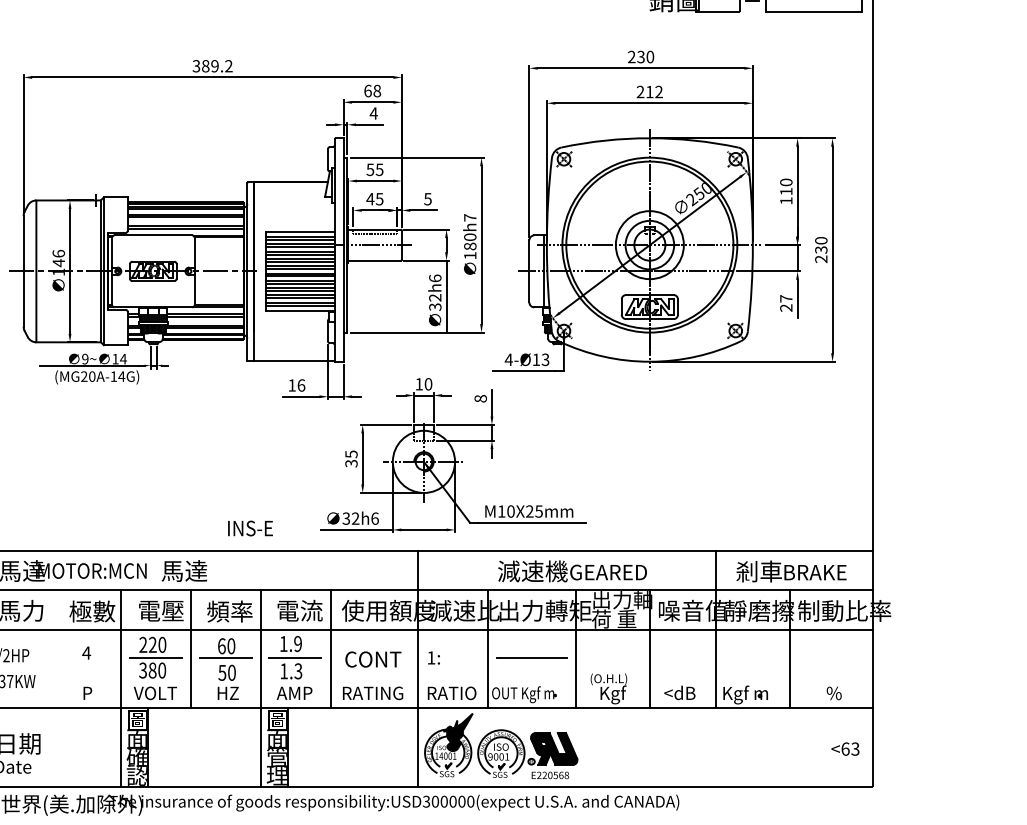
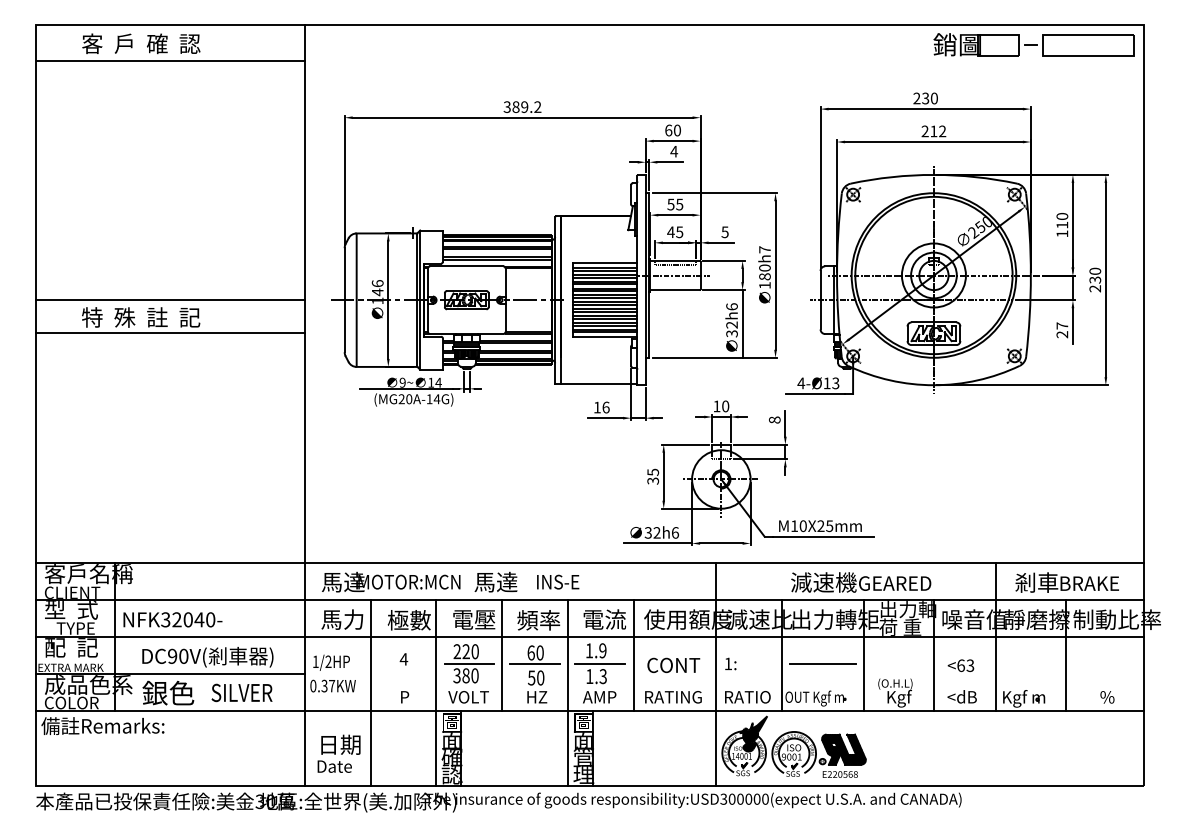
text: (377, 91) -> (677, 130), 68 -> 60
text: (250, 527) -> (558, 581), moved
line: (51, 688) -> (370, 692), added
text: (844, 748) -> (960, 665), moved

